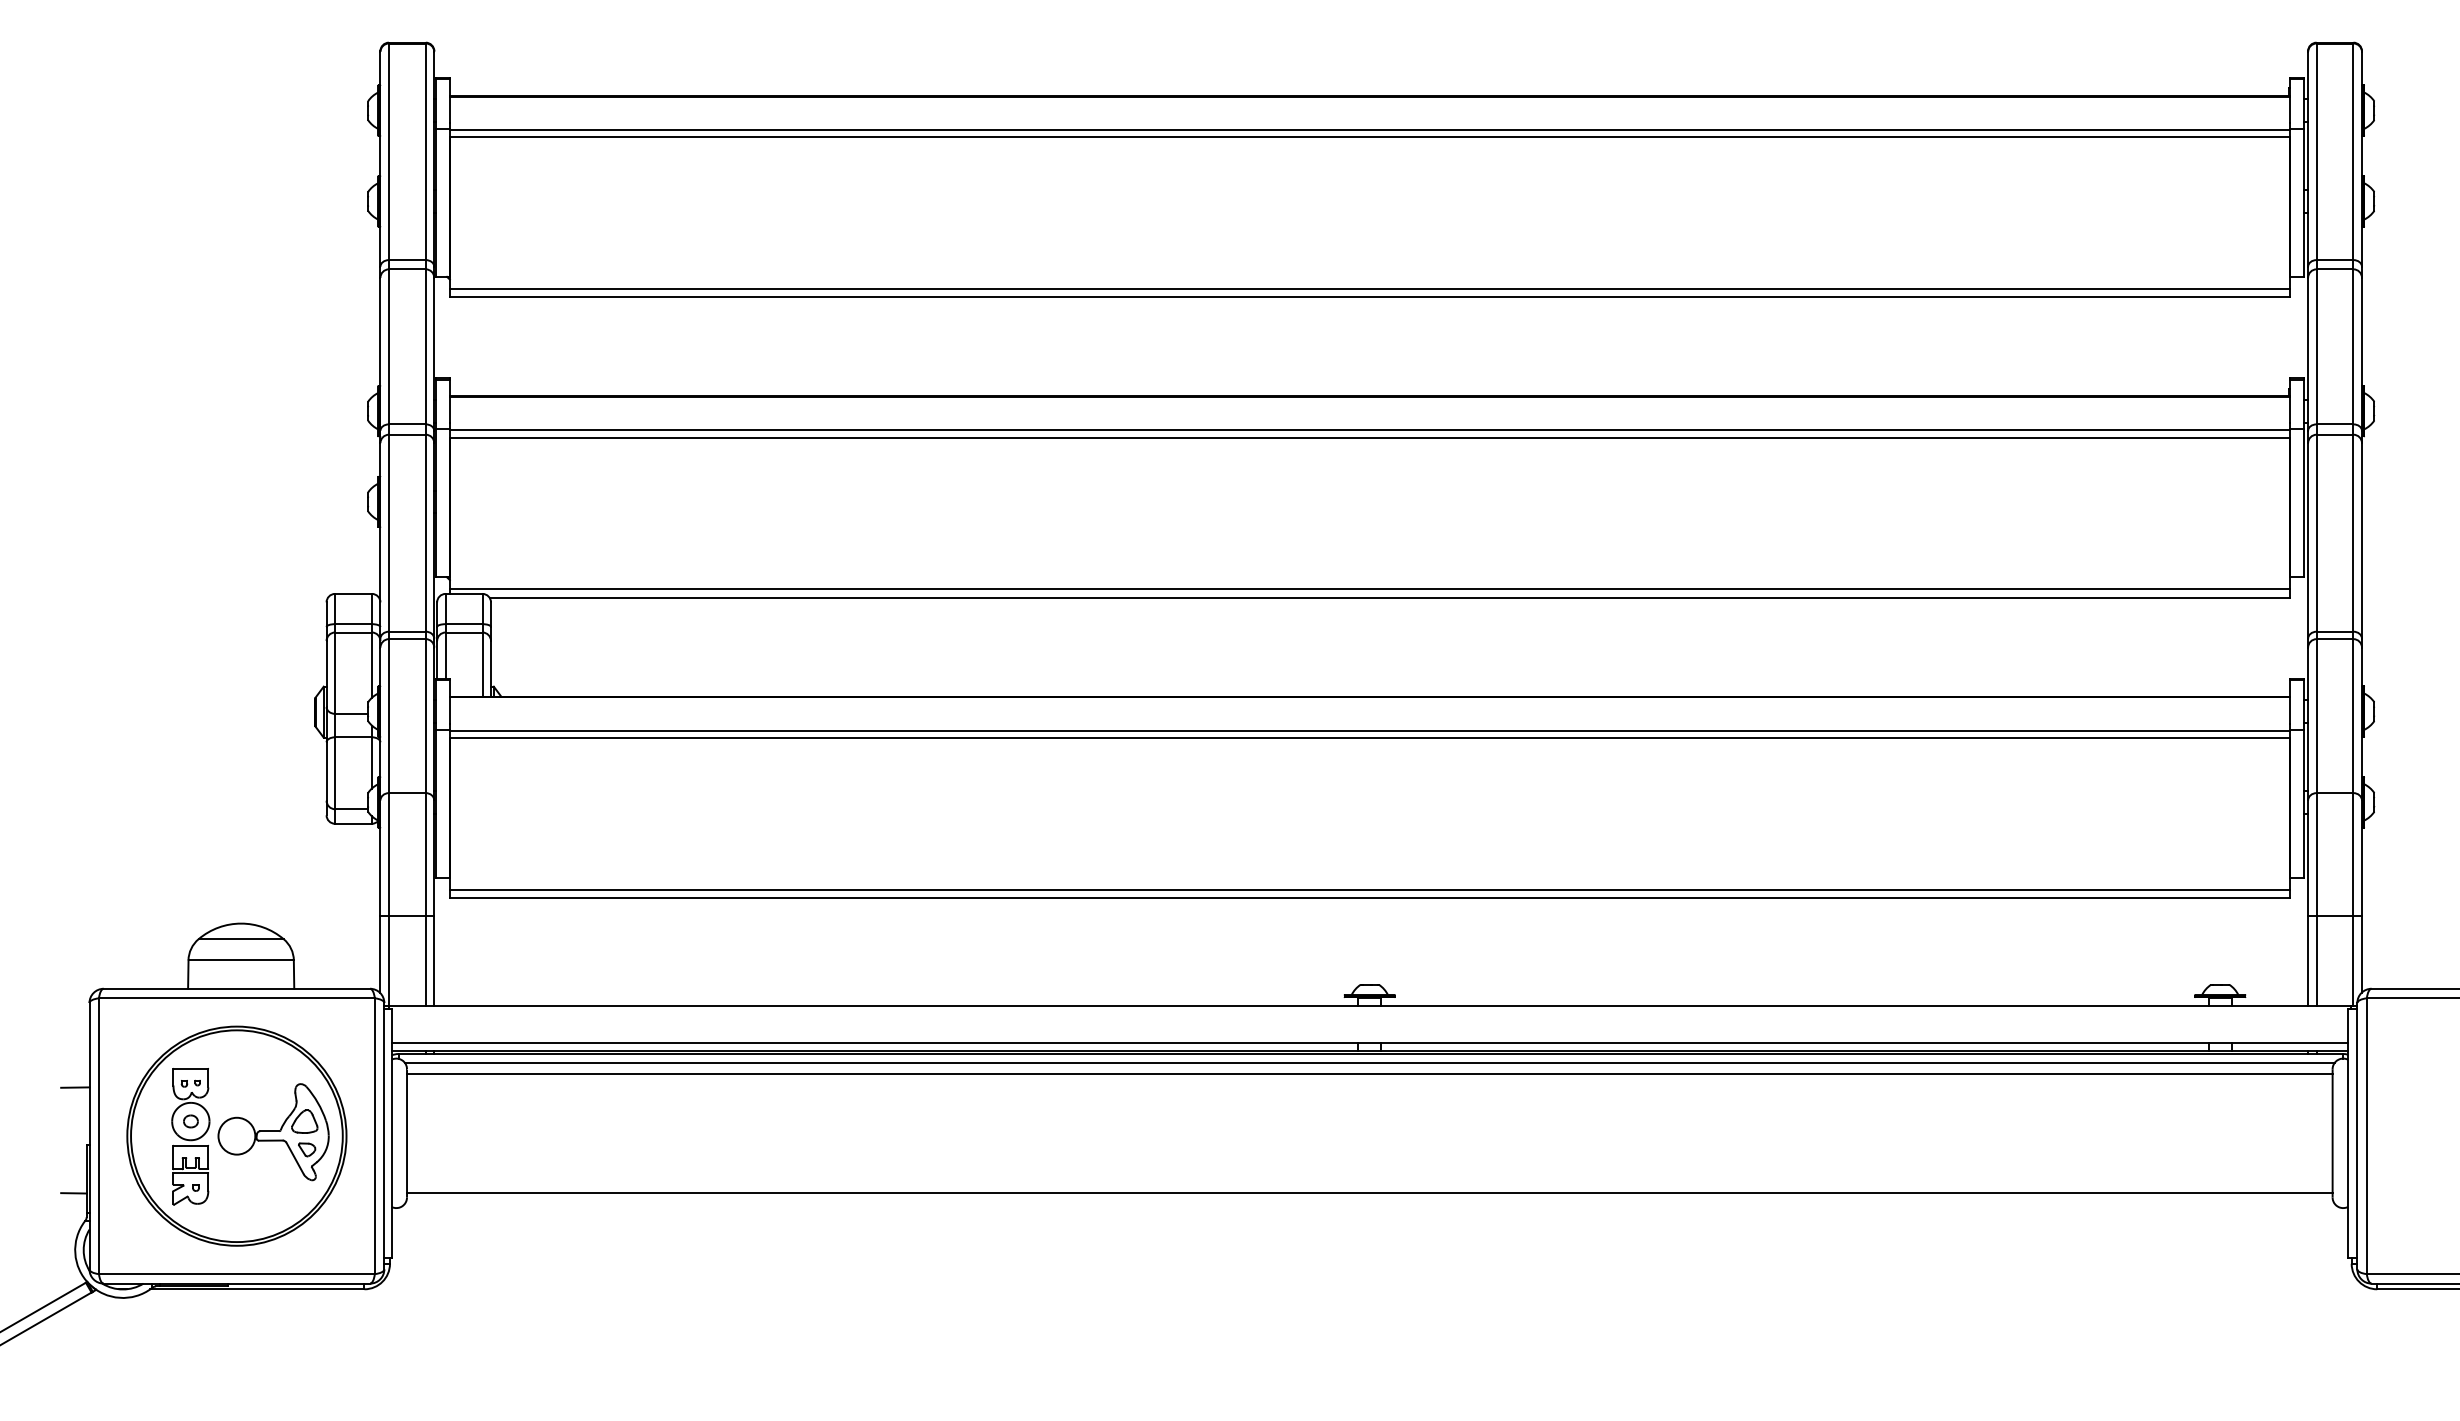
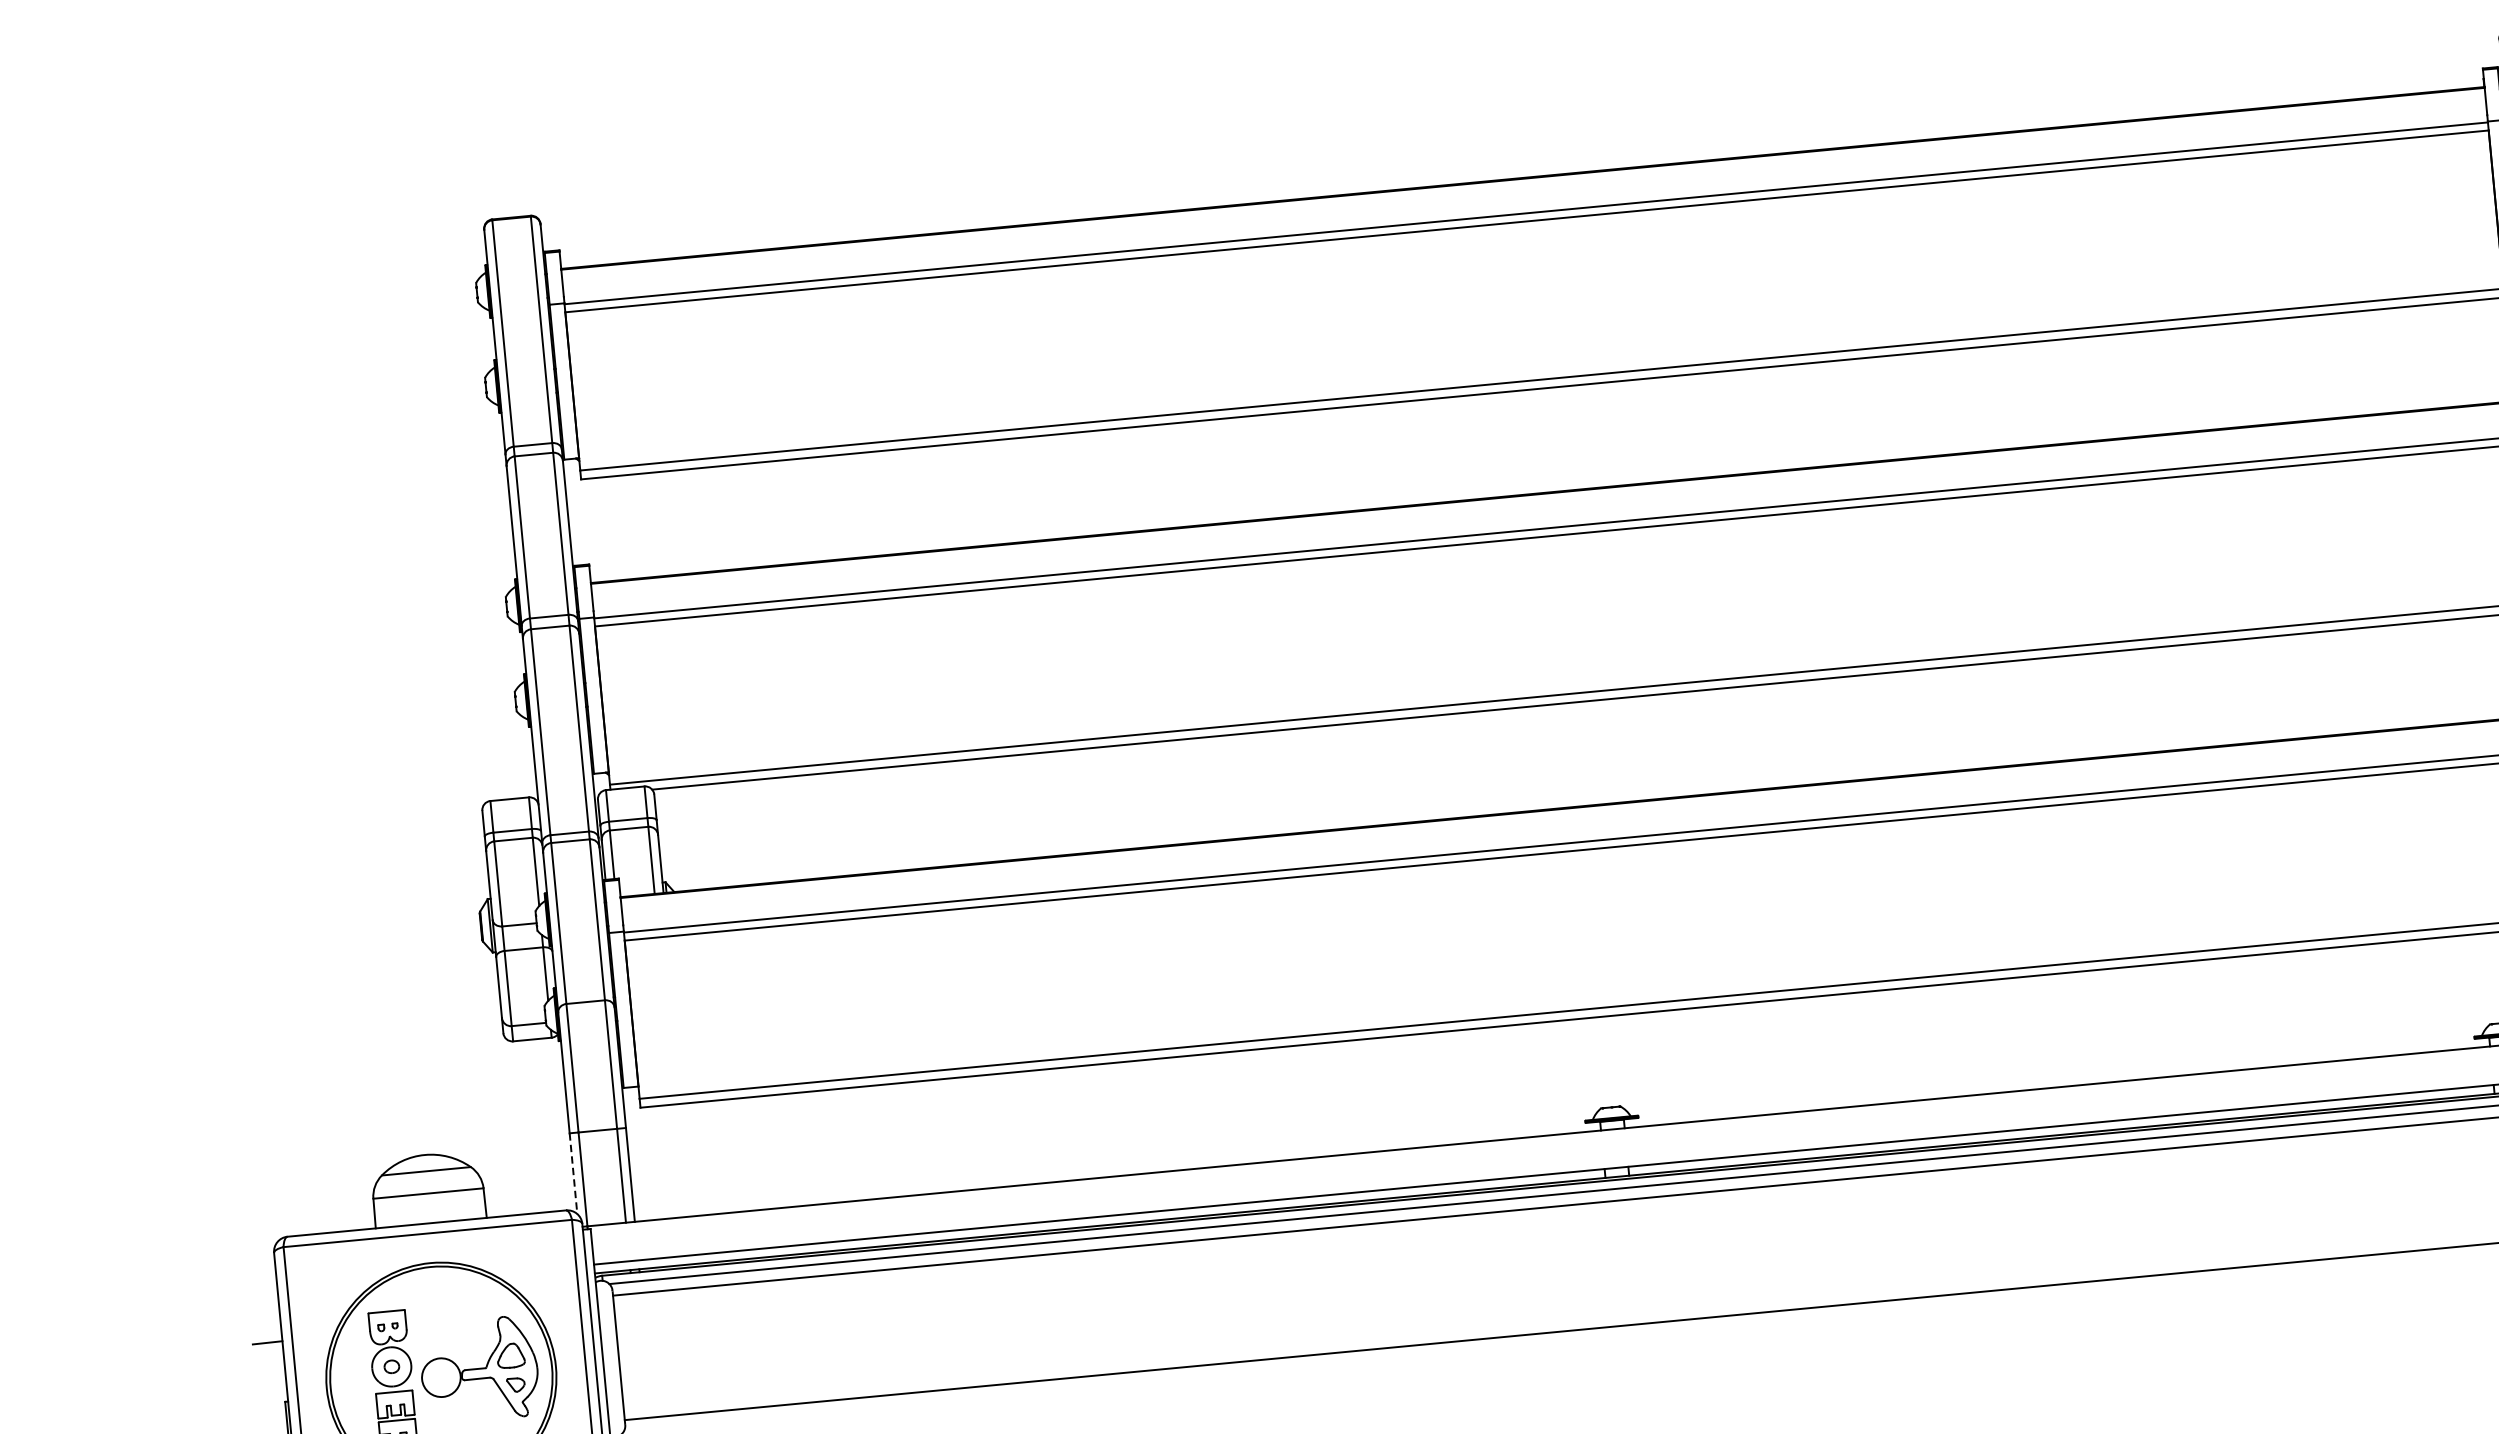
line: (380, 954) -> (573, 1173), solid -> dashed

